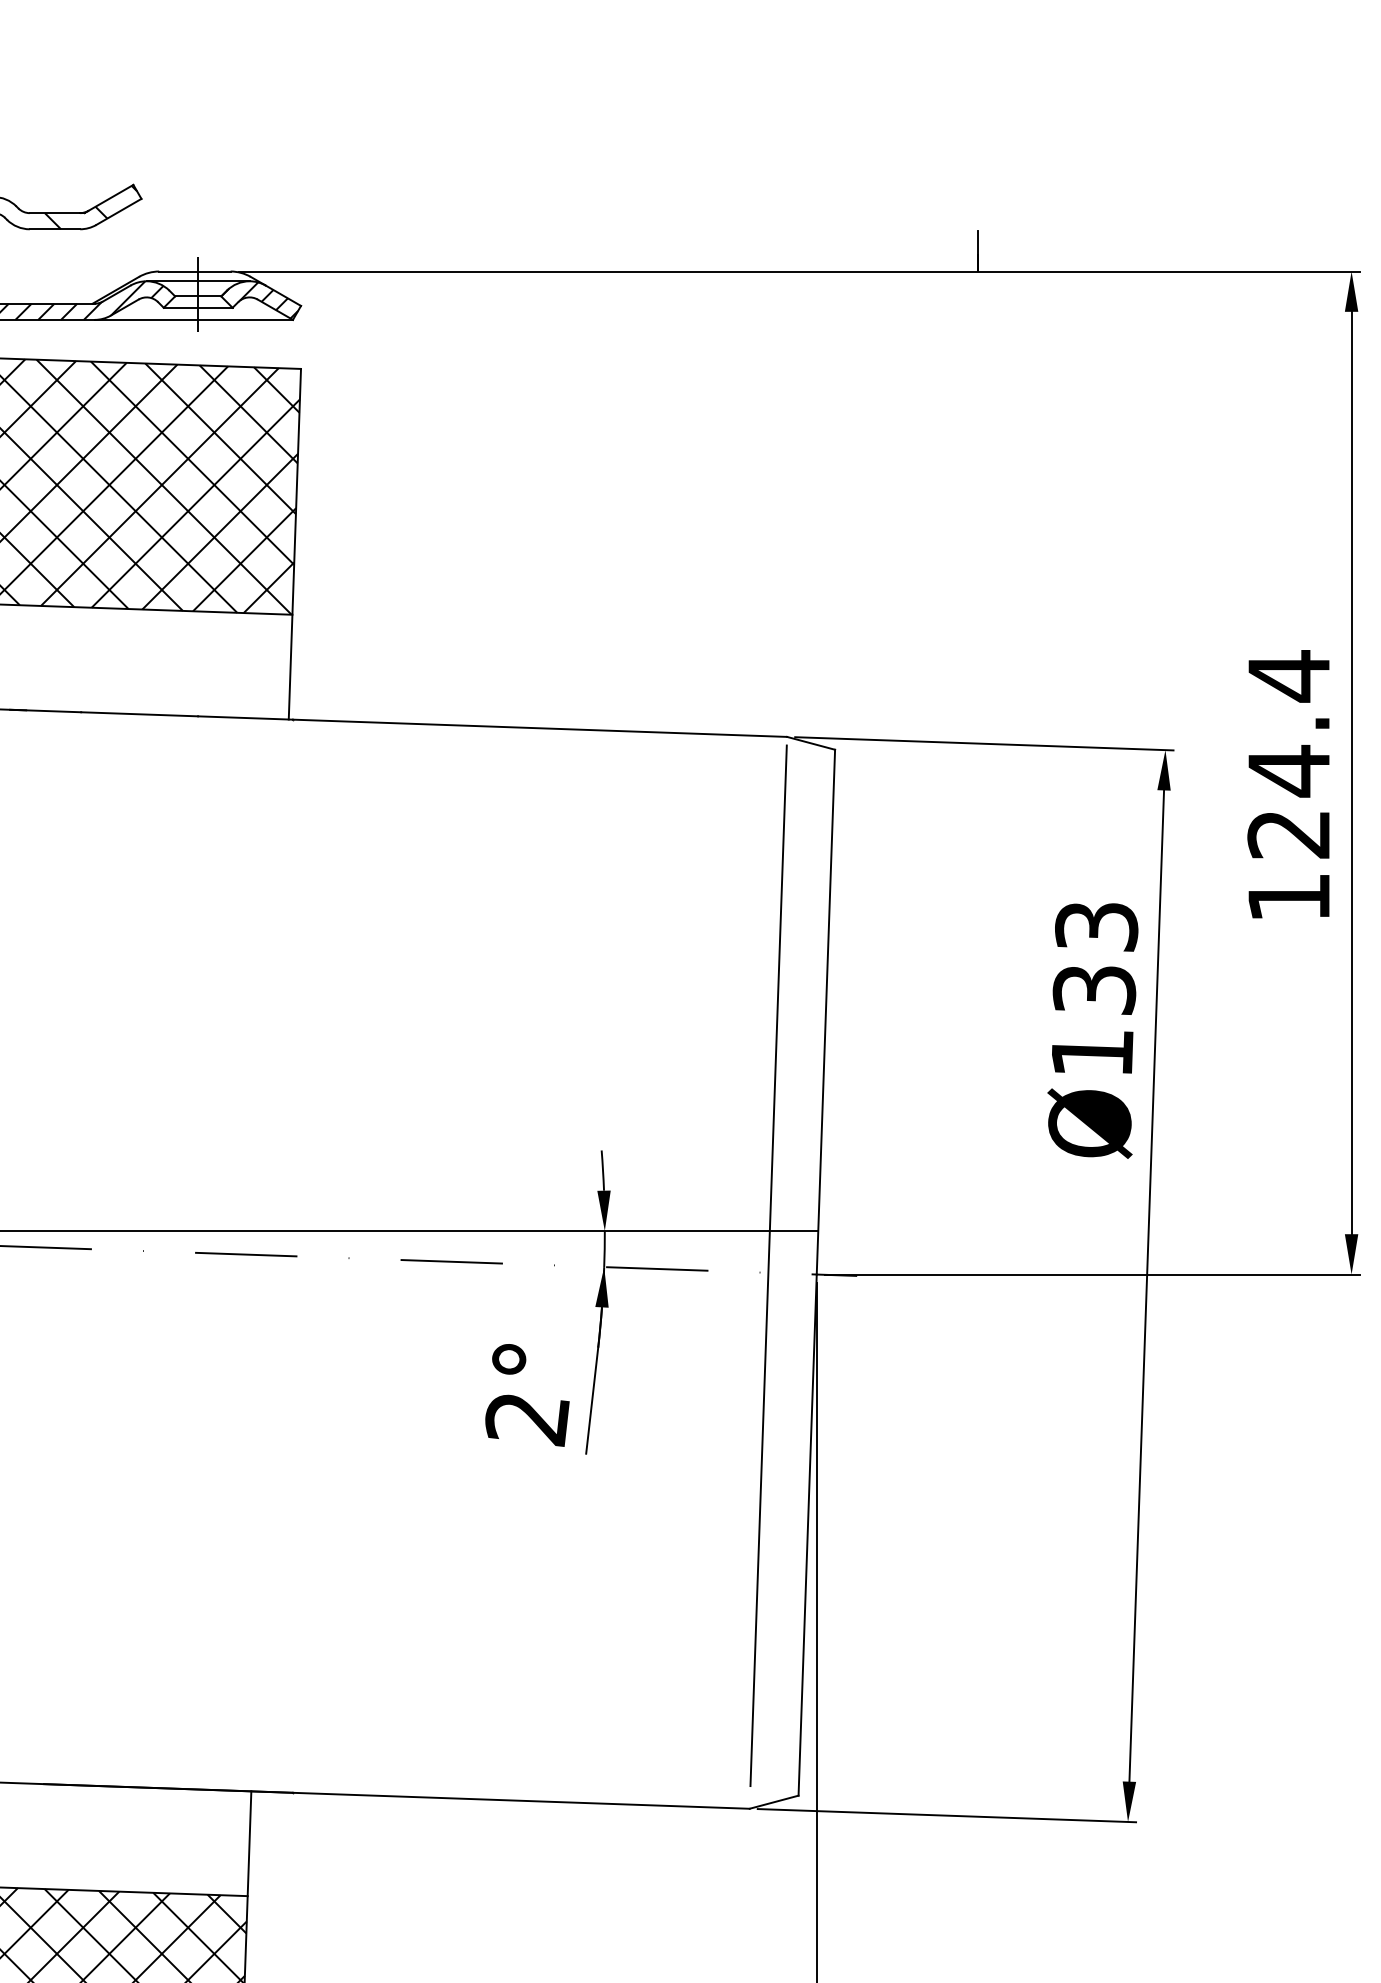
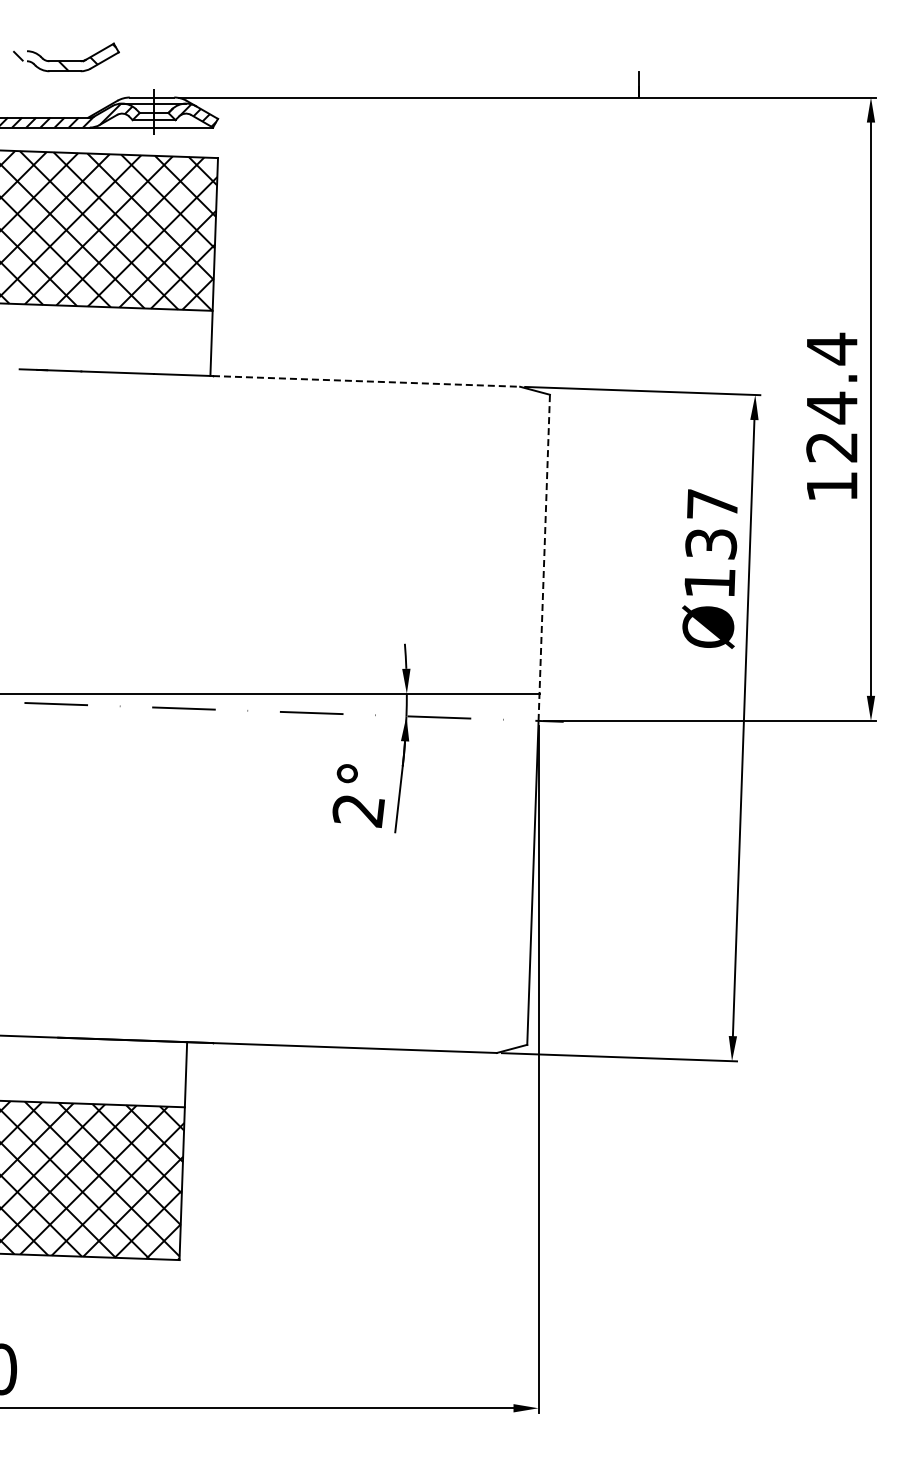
line: (539, 728) -> (366, 381), solid -> dashed
text: (1096, 926) -> (712, 504), Ø133 -> Ø137
line: (826, 1011) -> (544, 557), solid -> dashed
line: (768, 1265) -> (508, 715), removed

